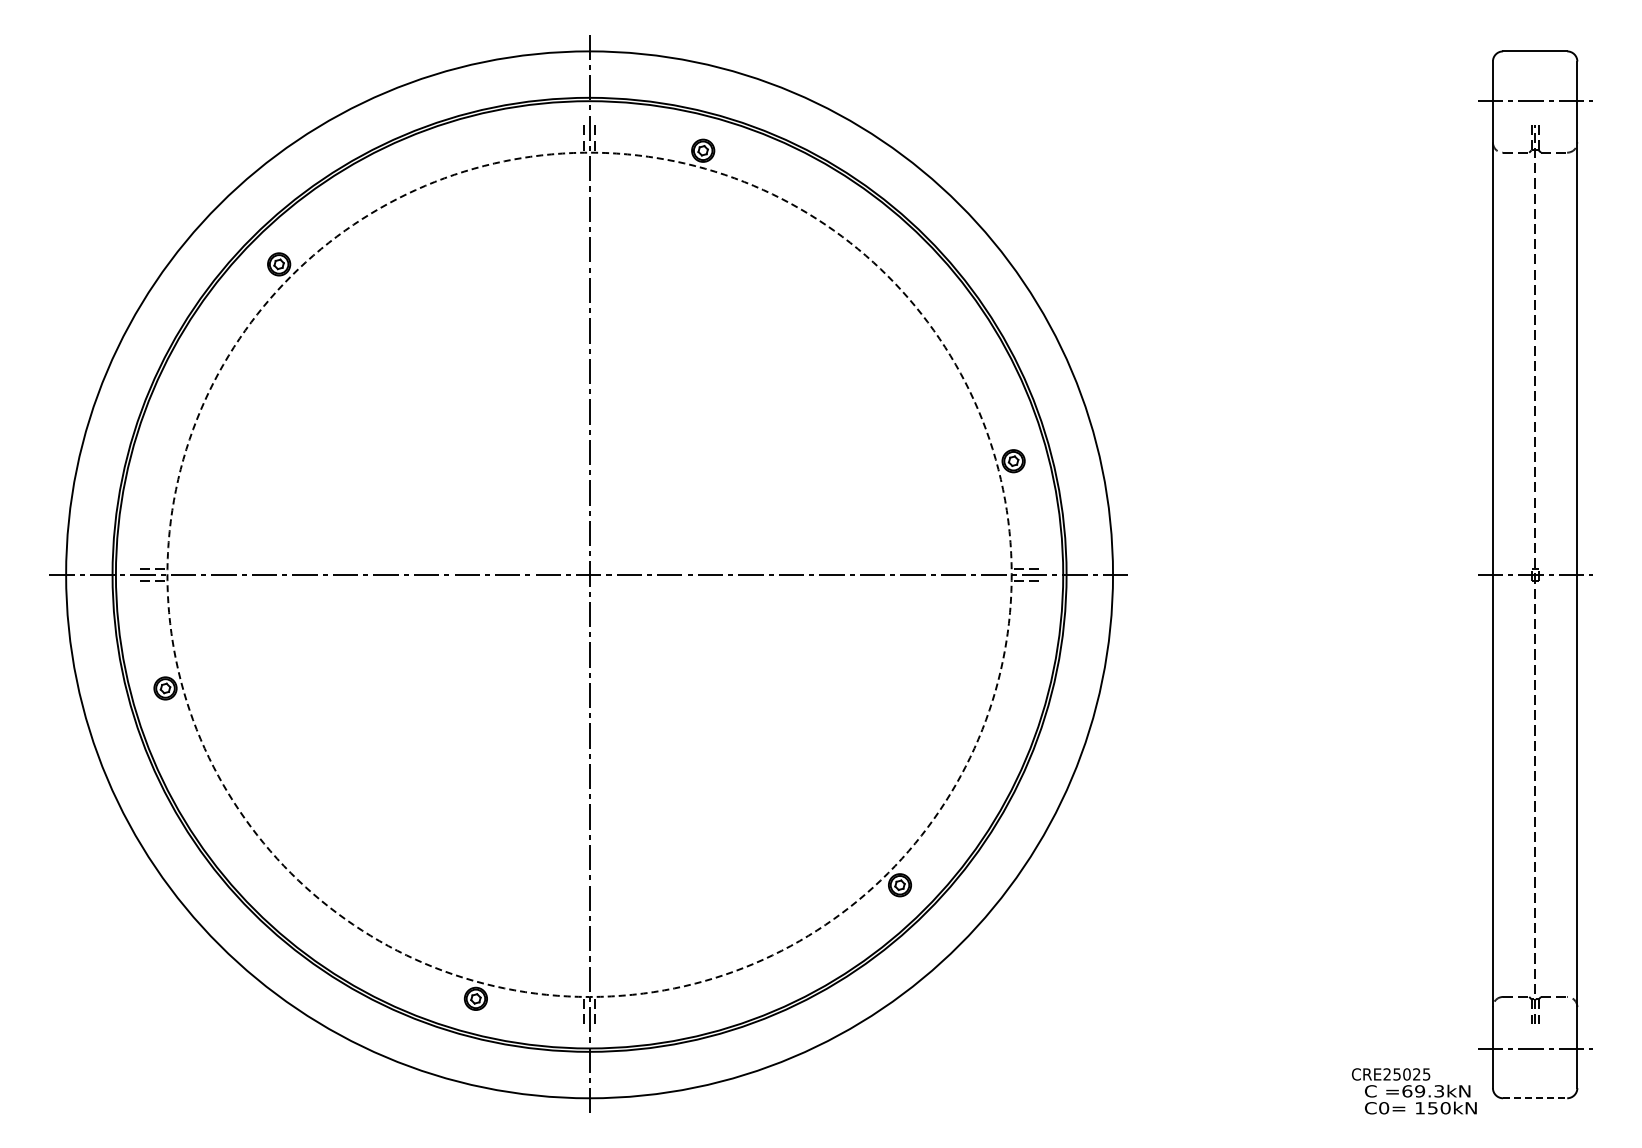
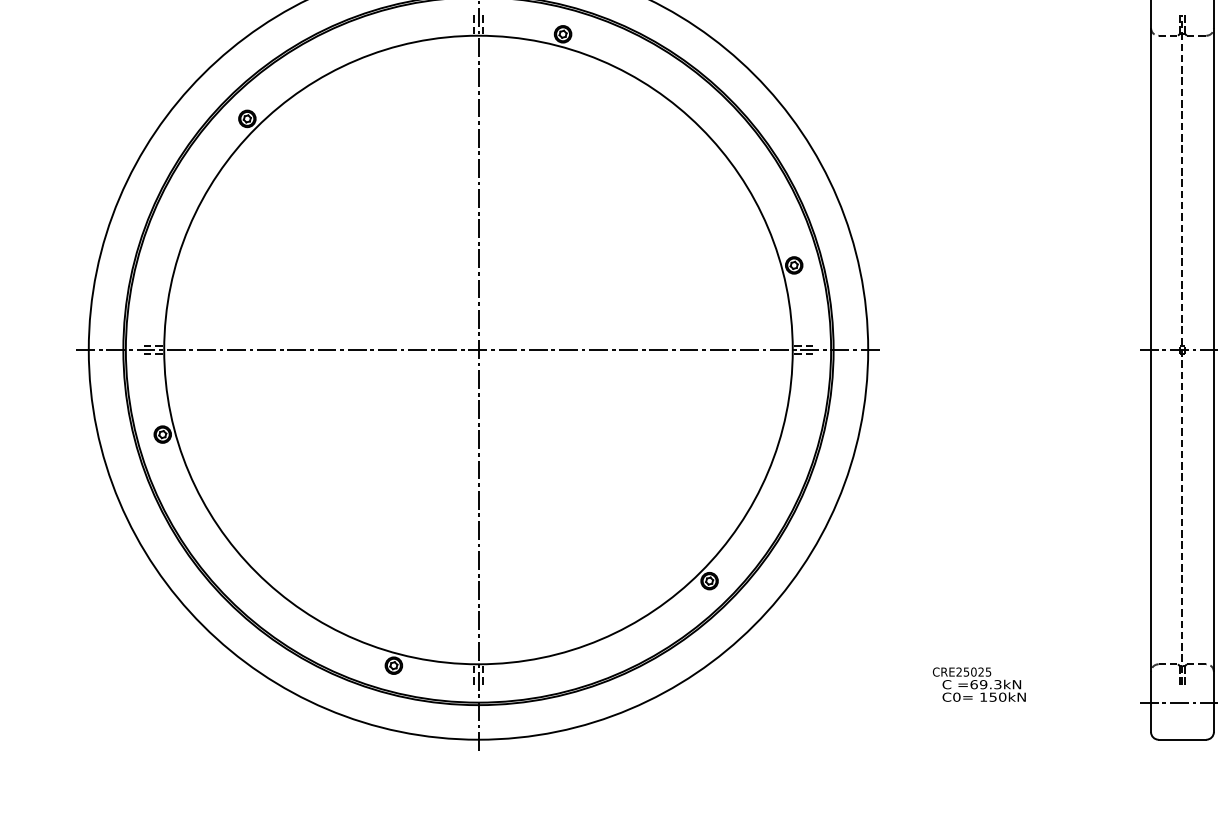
circle: (589, 574) -> (478, 349), dashed -> solid
text: (1414, 1091) -> (979, 684), moved
line: (1535, 1098) -> (1182, 739), dashed -> solid

